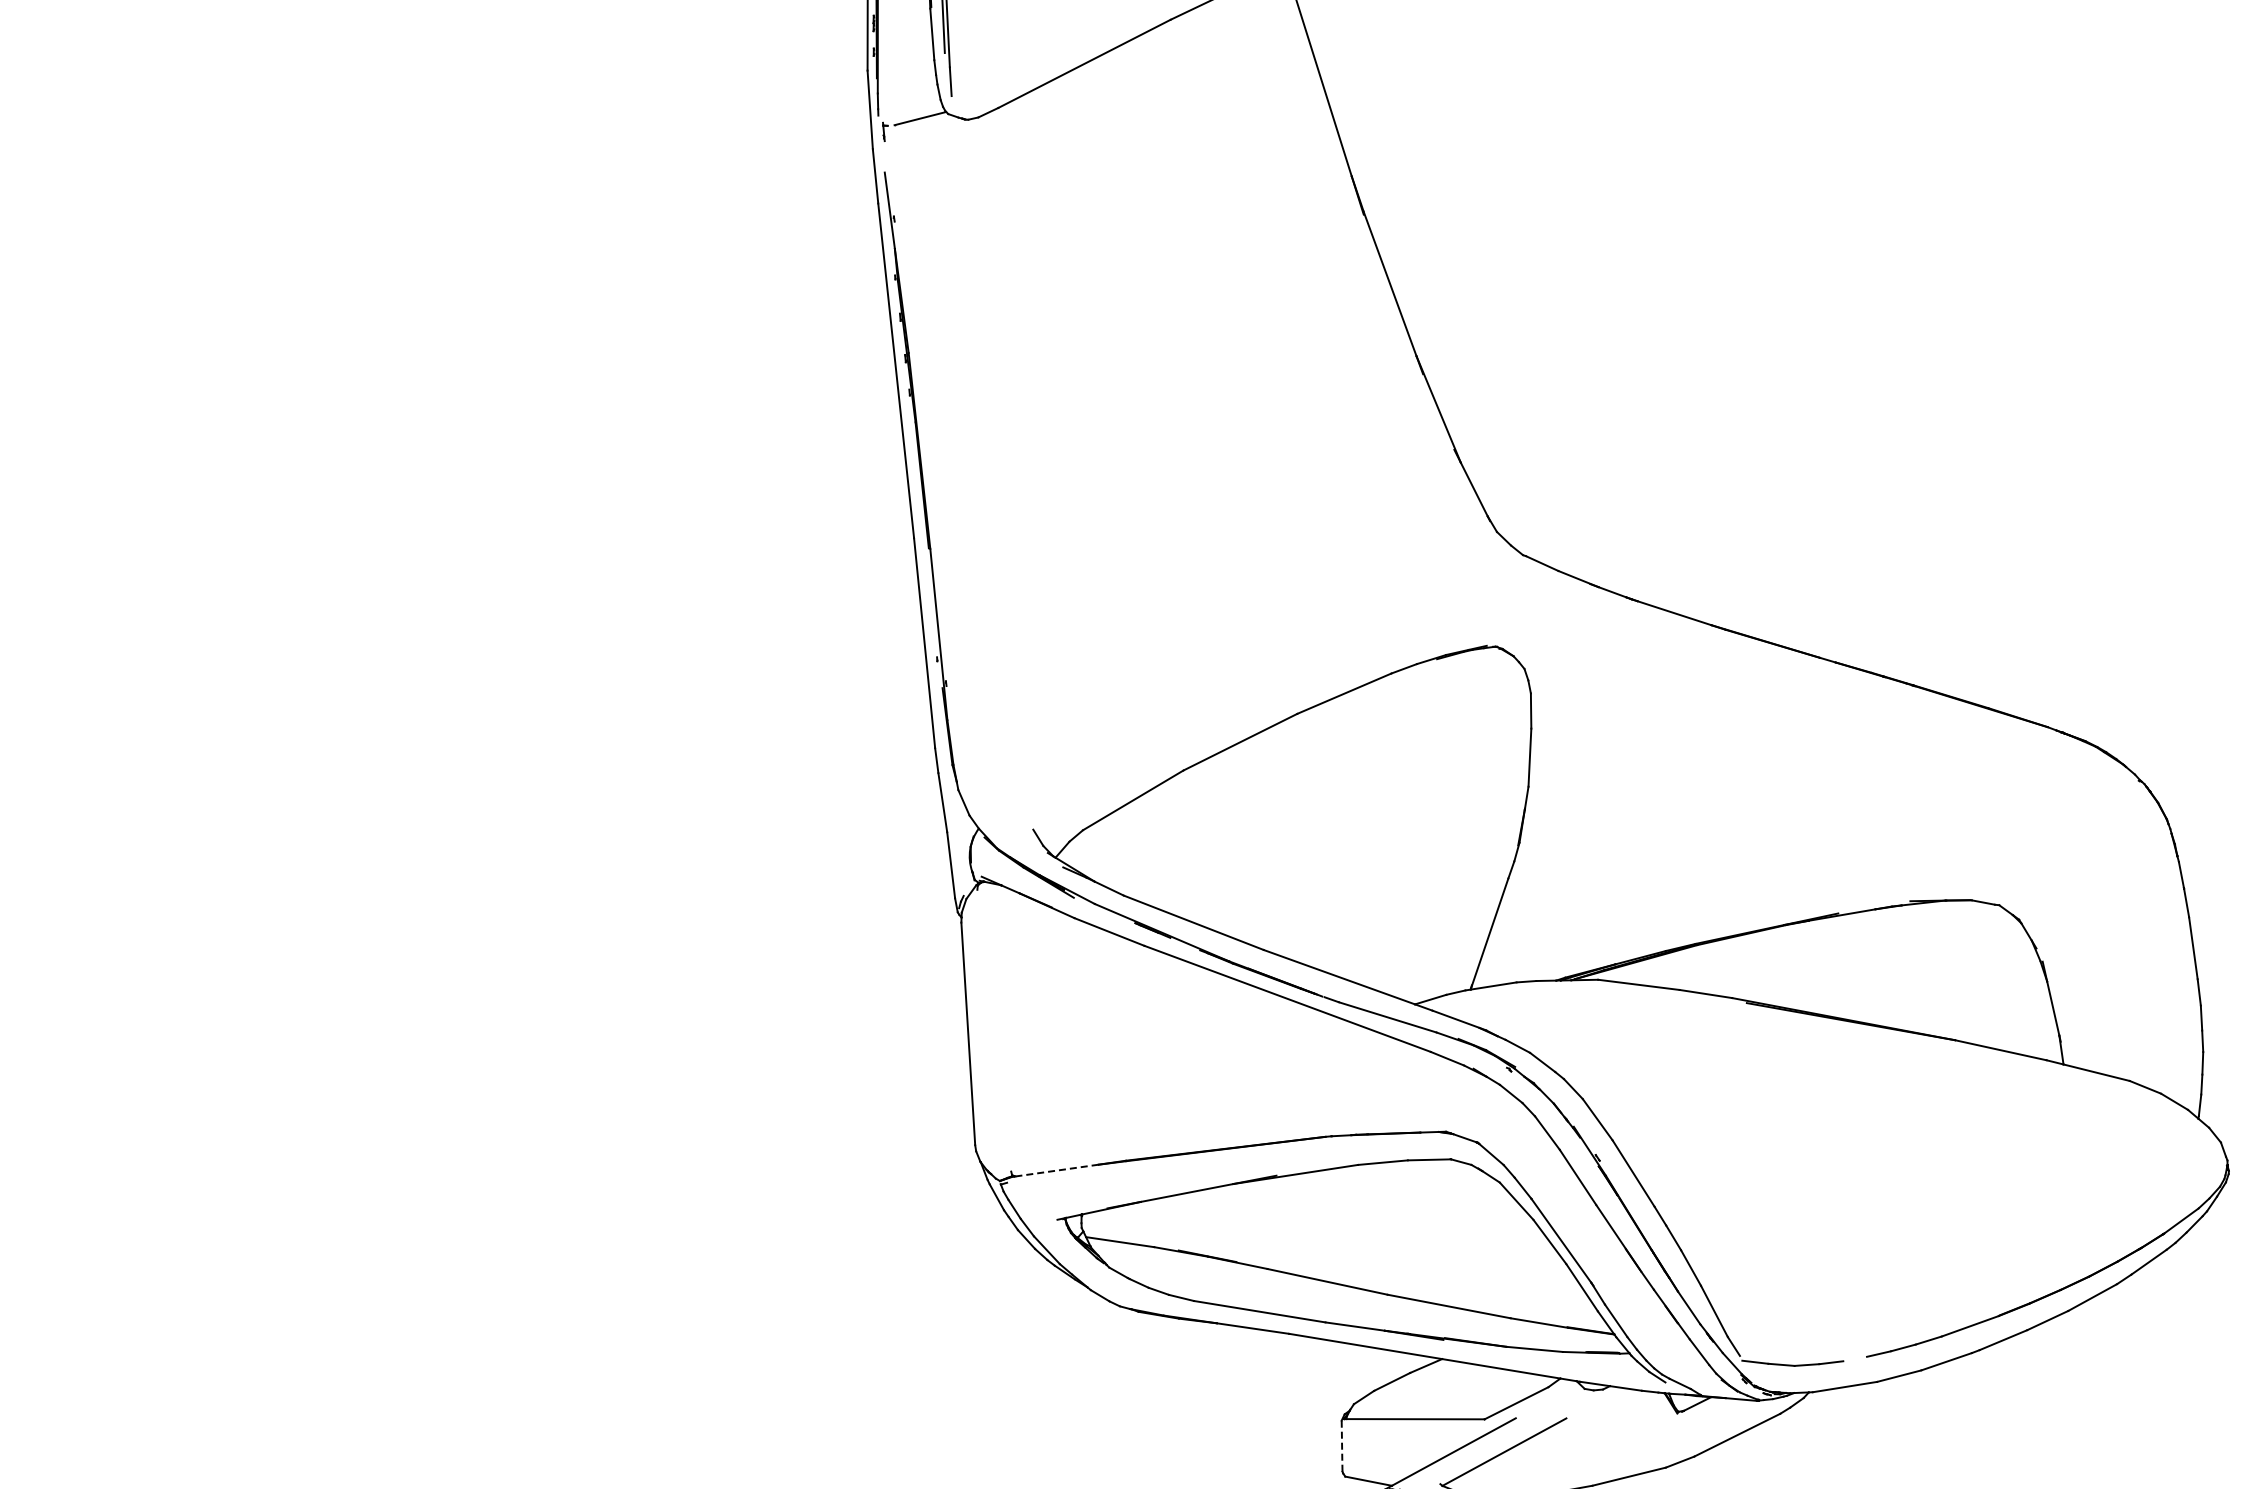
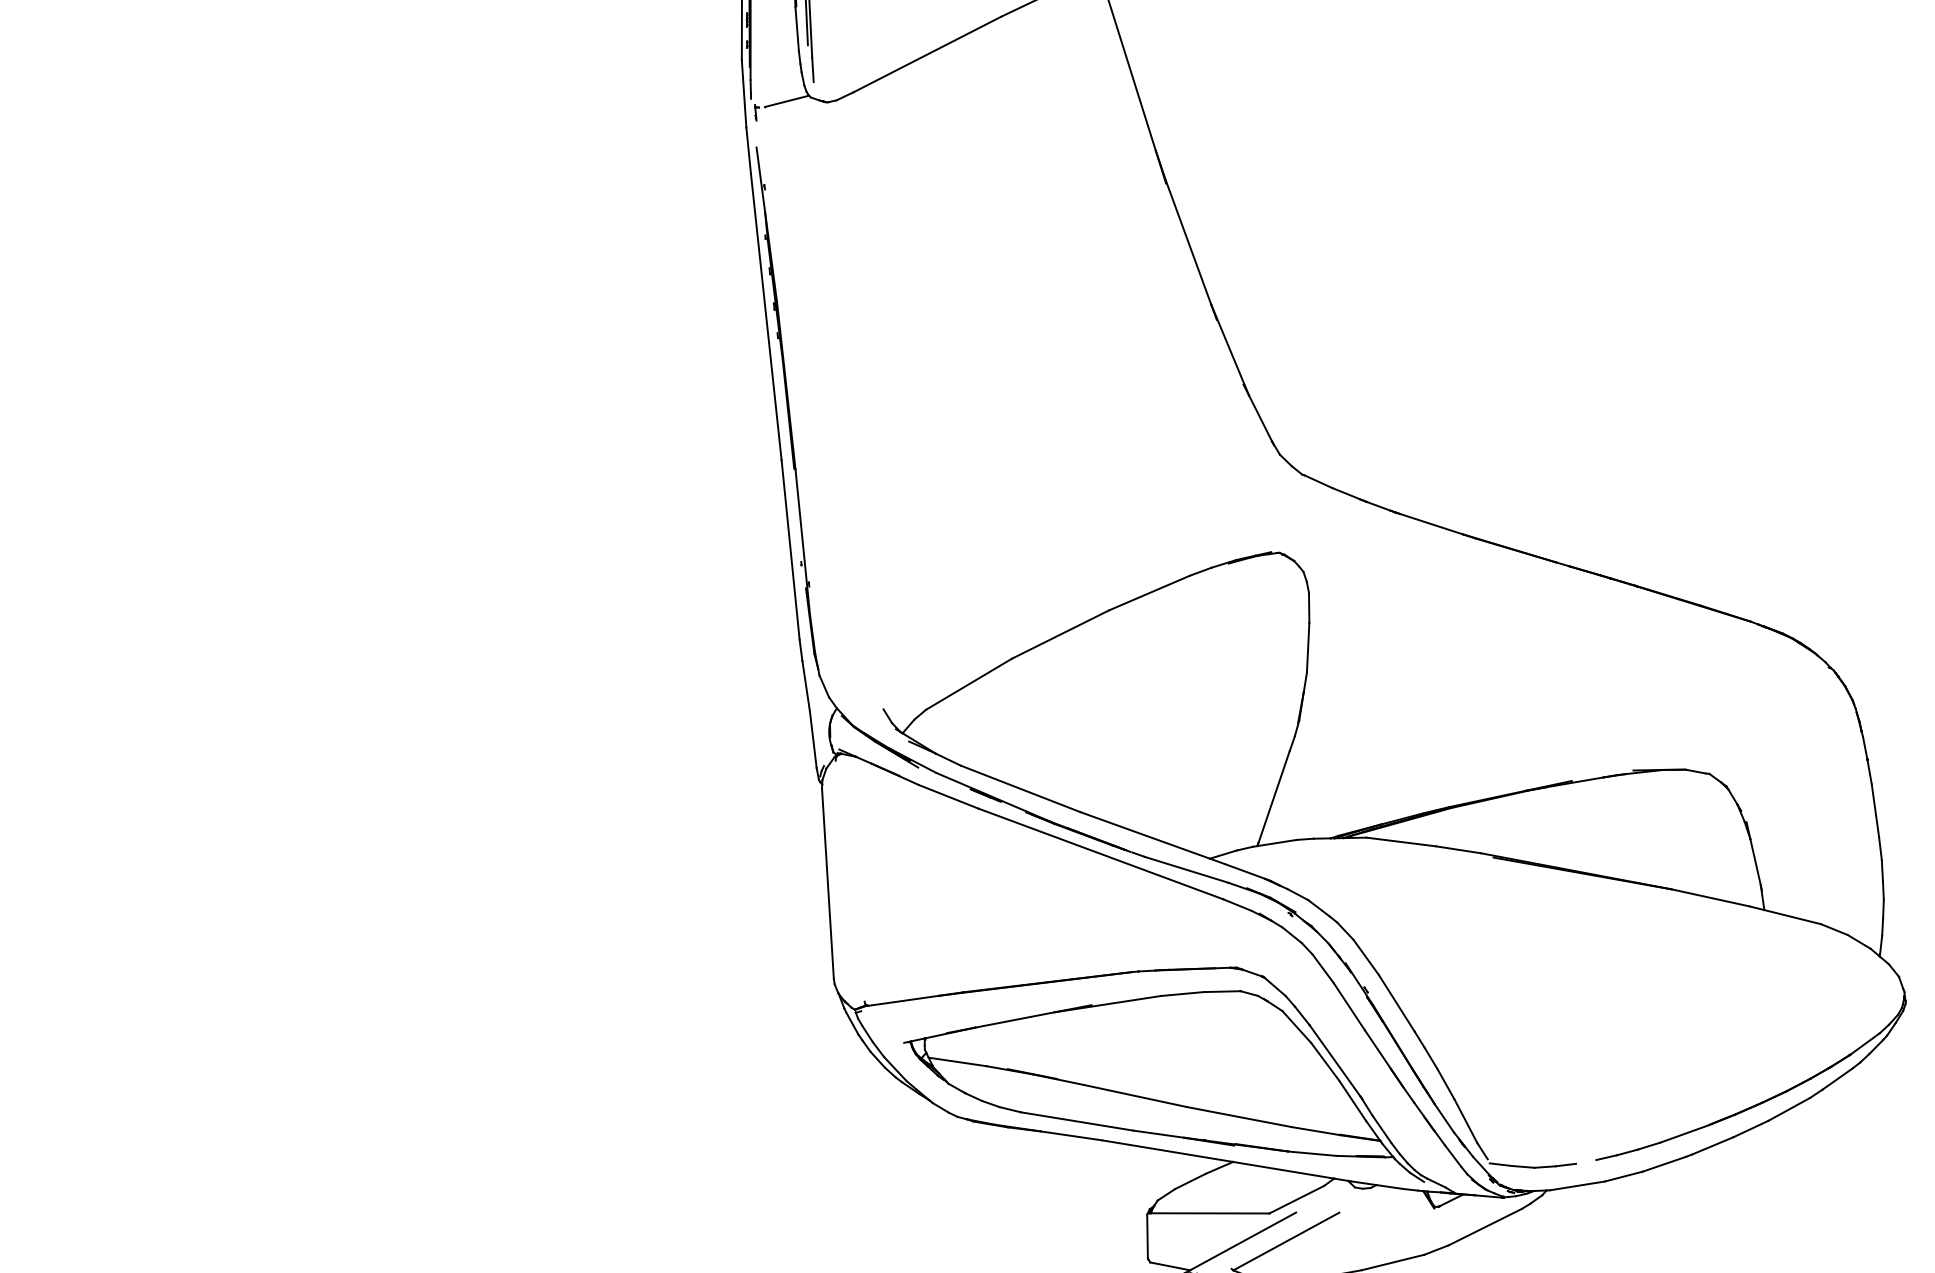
line: (1057, 1170) -> (904, 1000), dashed -> solid
line: (1342, 1446) -> (1147, 1236), dashed -> solid

